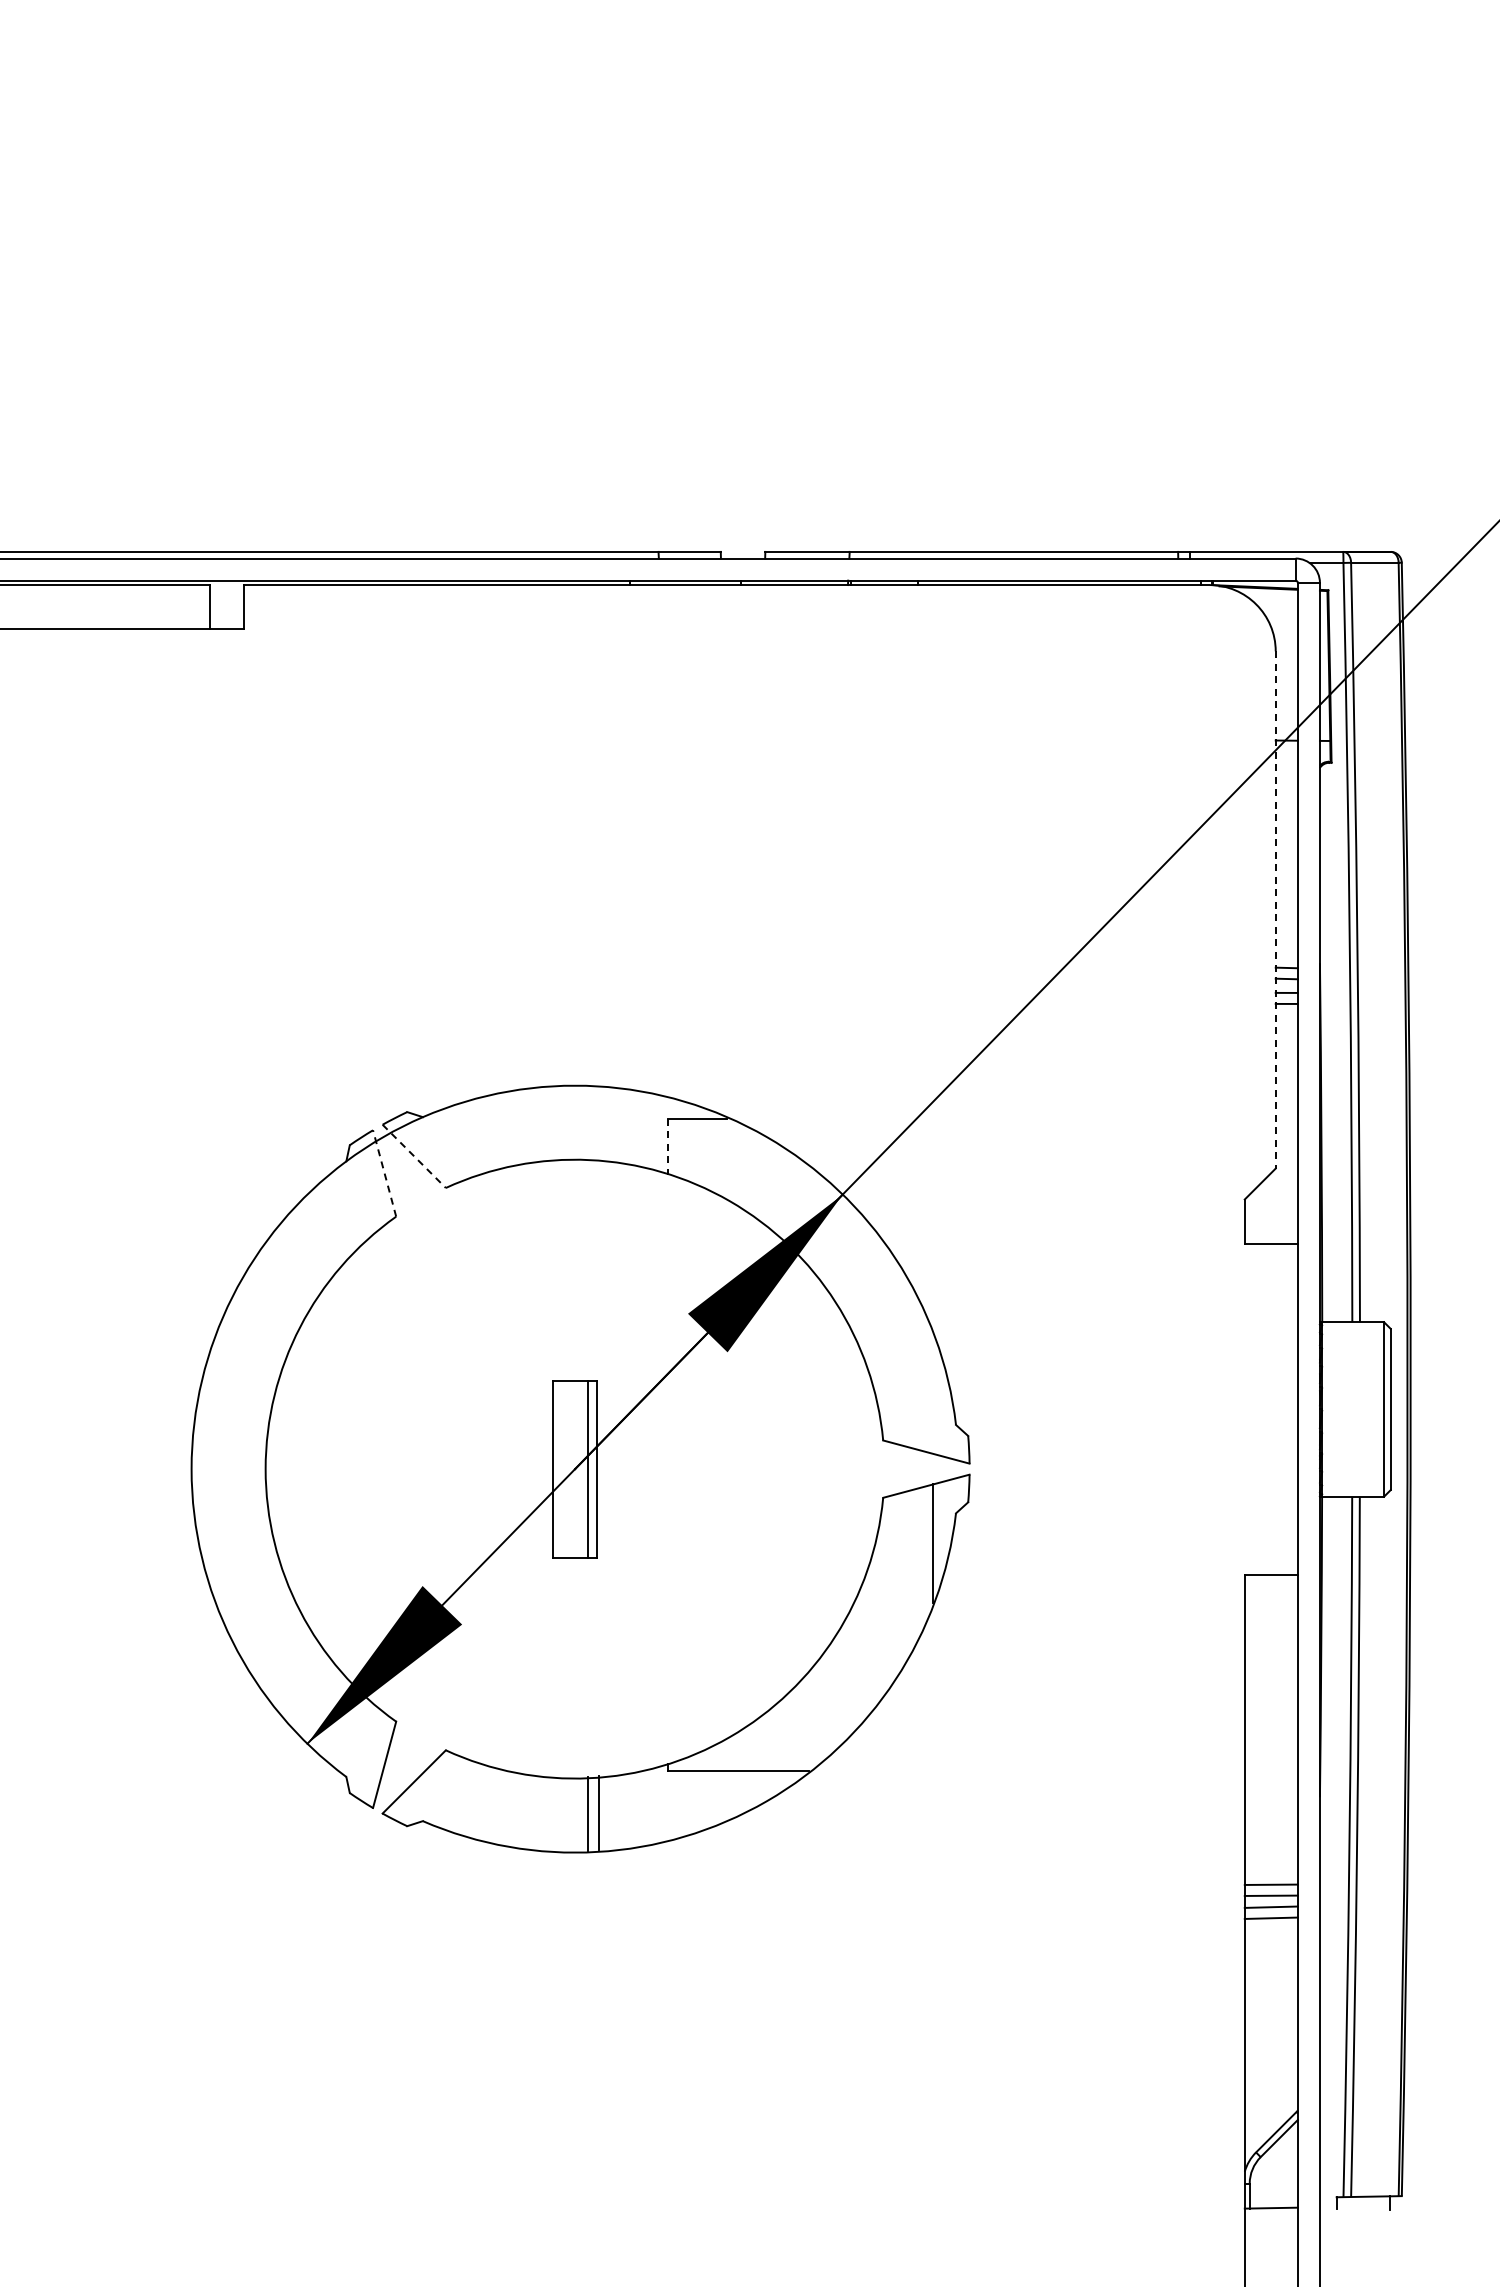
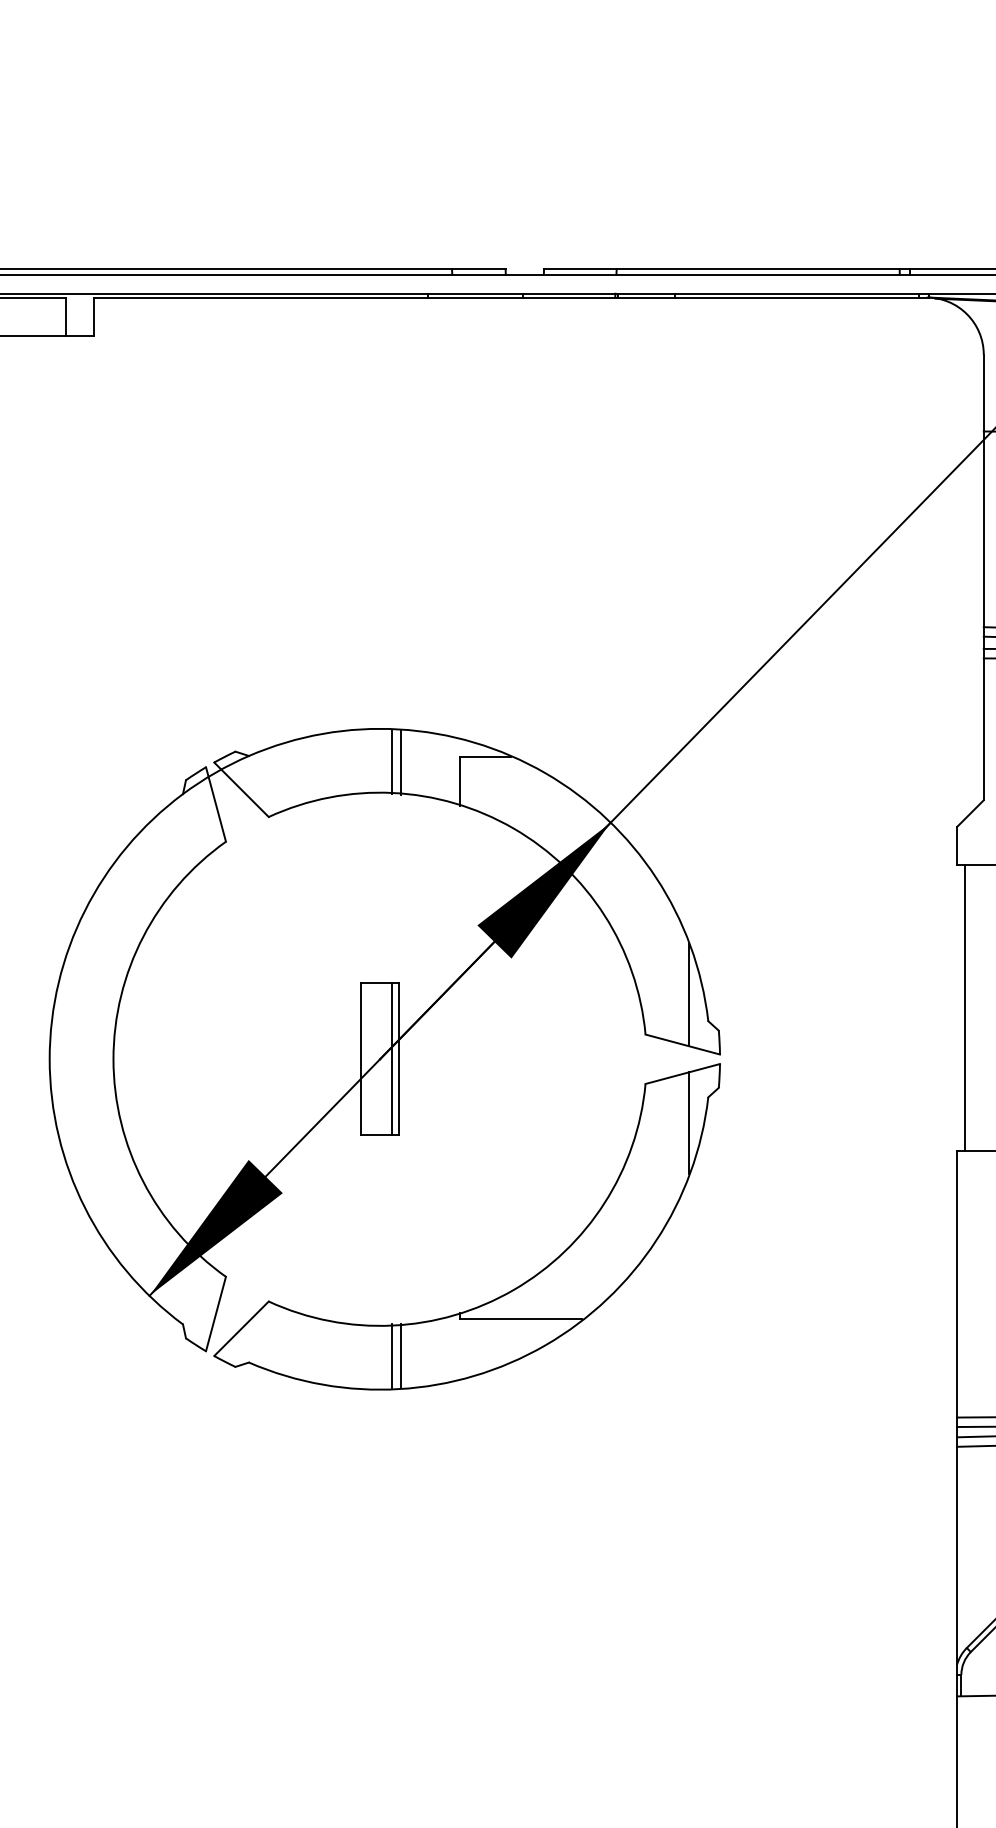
line: (1275, 909) -> (983, 577), dashed -> solid
line: (588, 1124) -> (391, 762), added
line: (599, 1124) -> (401, 762), added
line: (667, 1147) -> (459, 782), dashed -> solid
line: (414, 1156) -> (241, 789), dashed -> solid
line: (384, 1173) -> (215, 804), dashed -> solid
line: (933, 1394) -> (688, 994), added
line: (1253, 1409) -> (964, 1007), added

